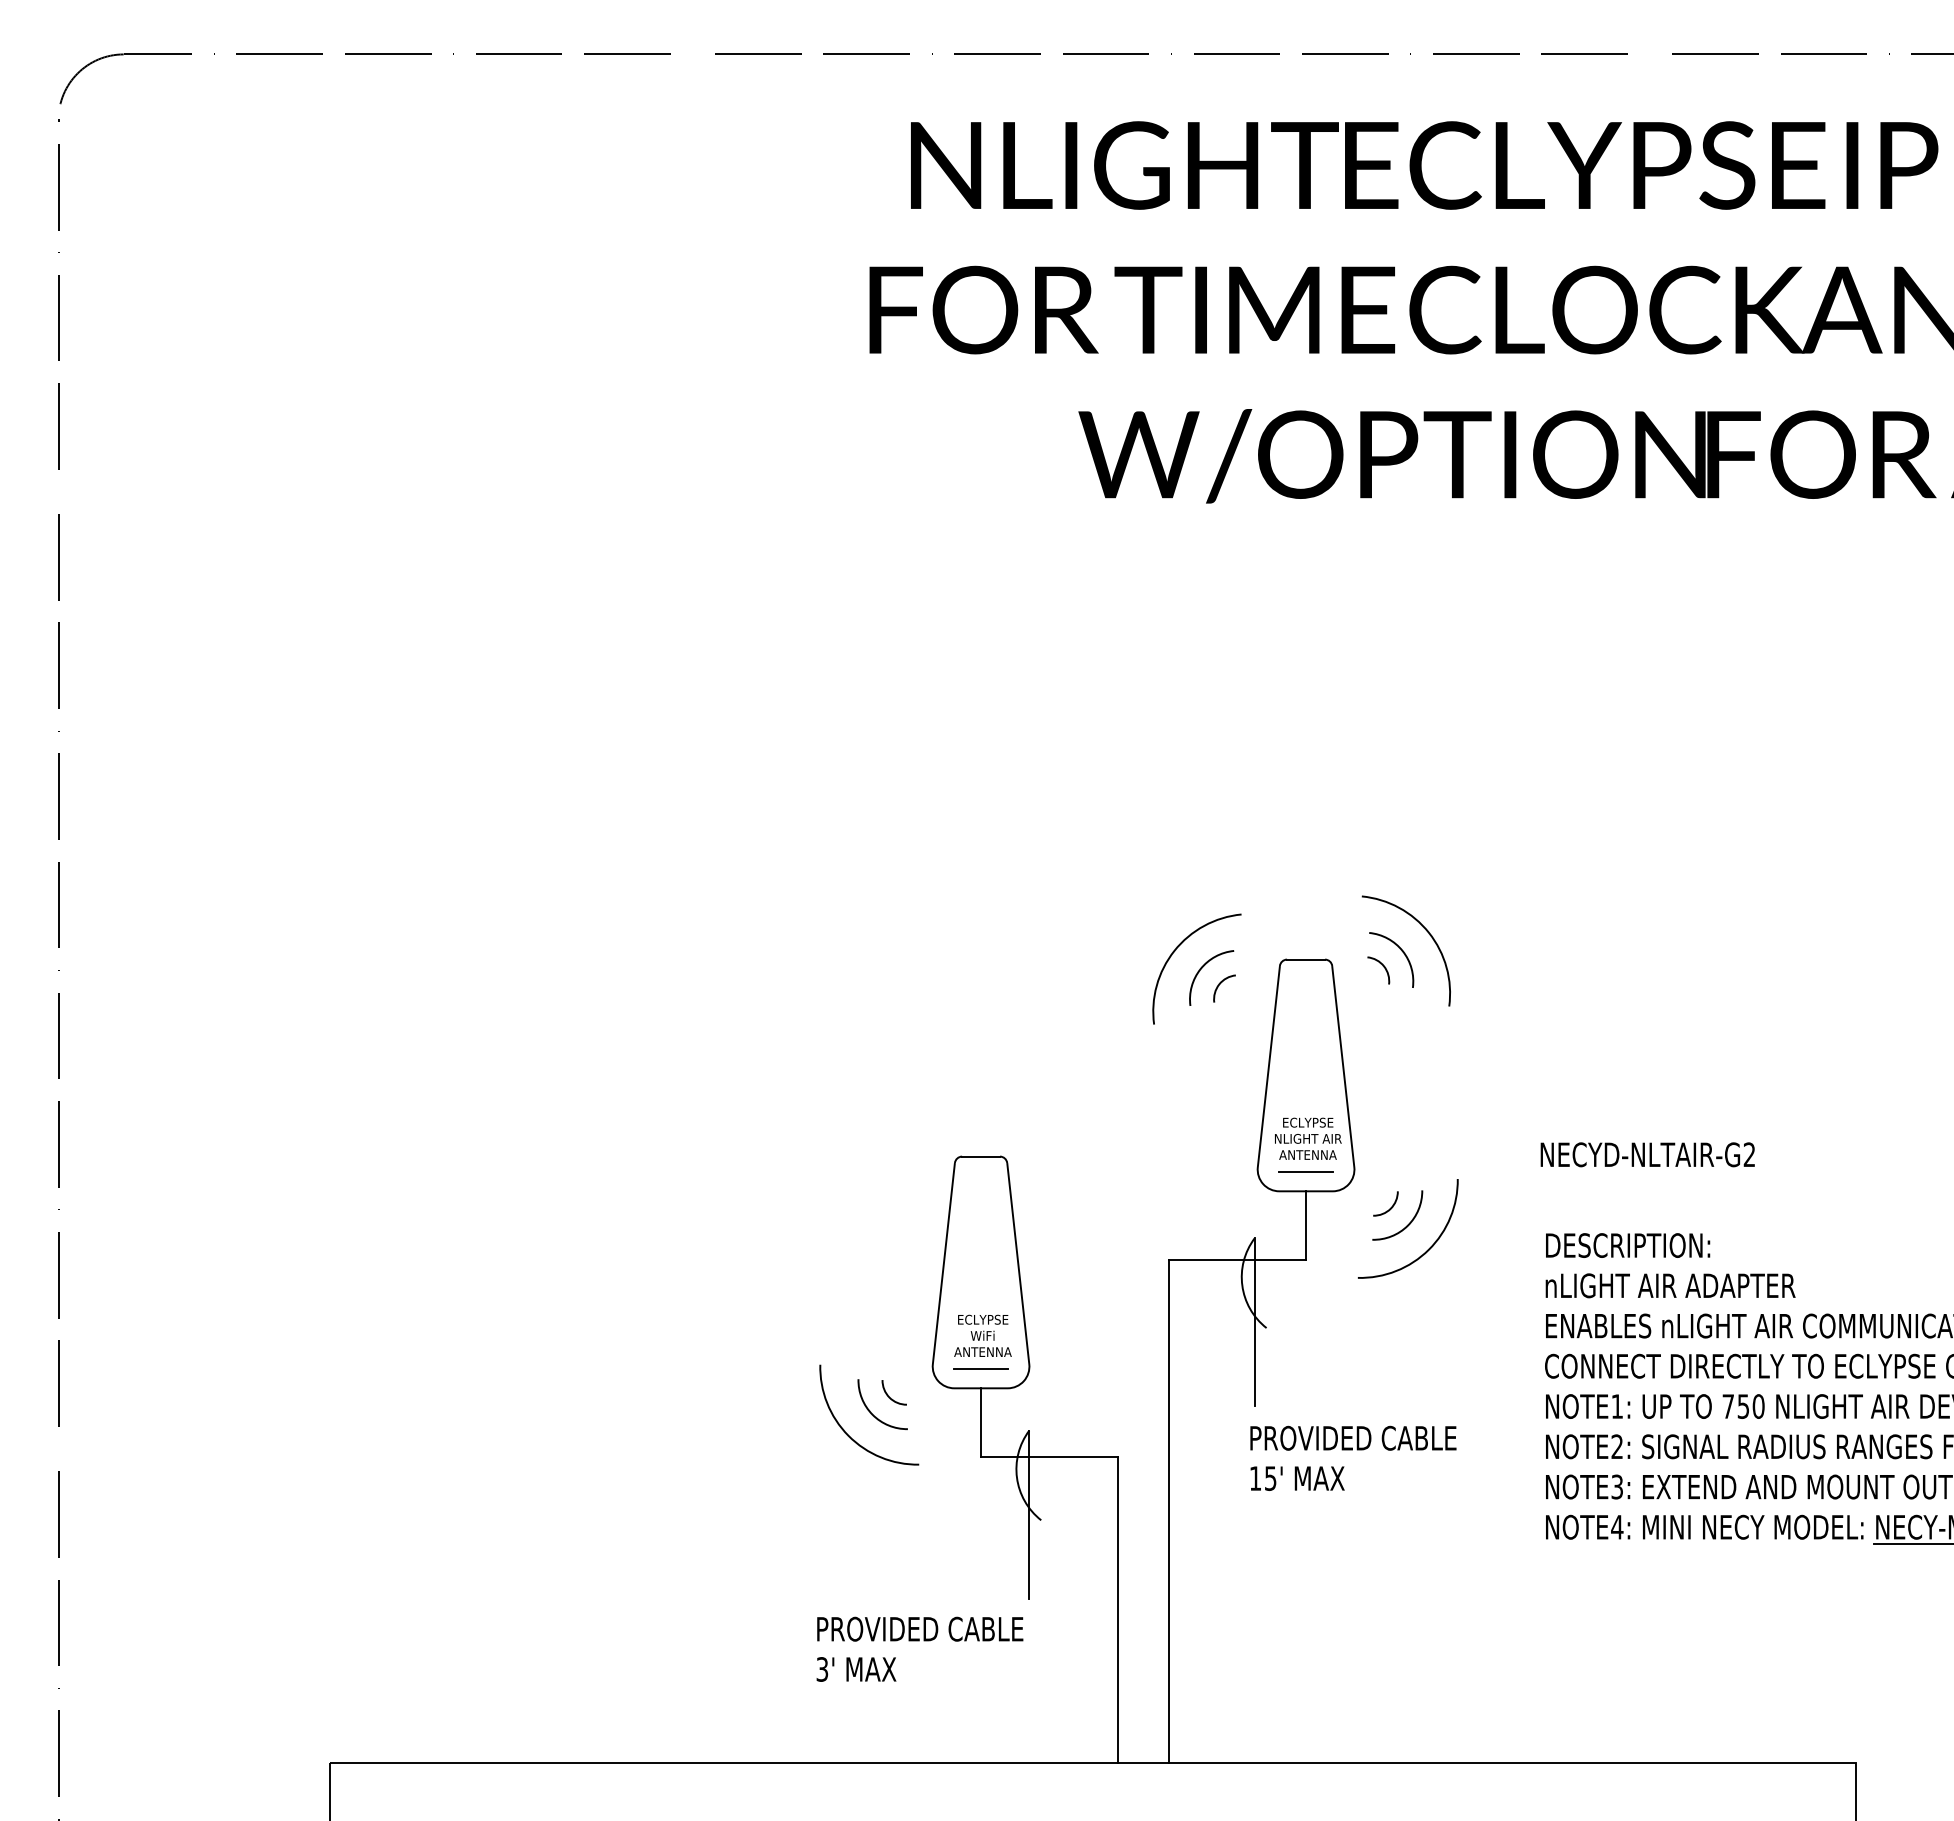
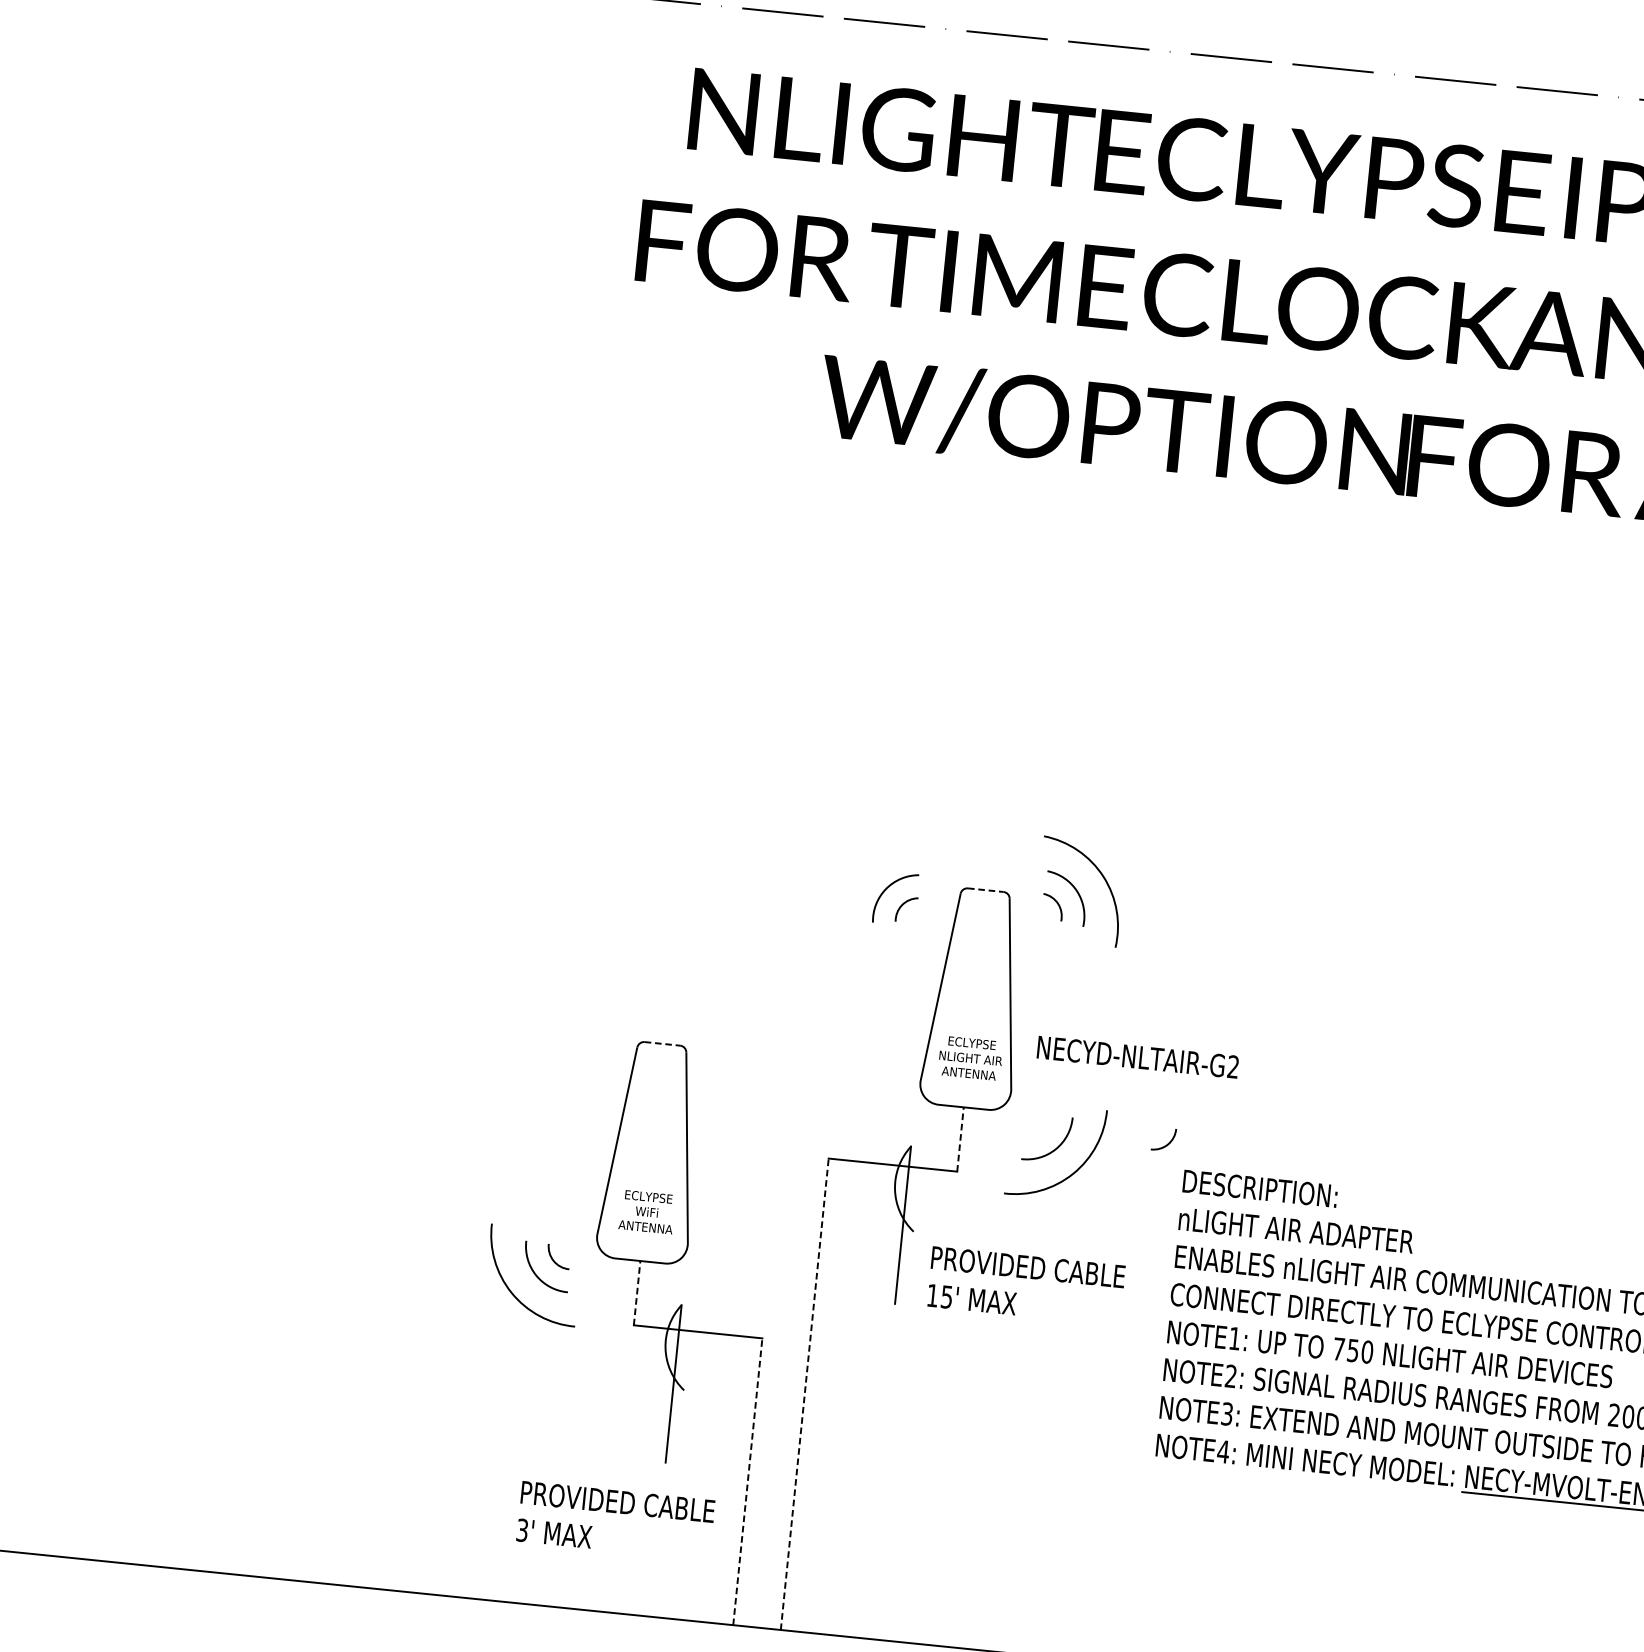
arc: (1175, 951) -> (864, 870), removed
line: (1306, 959) -> (986, 890), solid -> dashed
text: (1647, 1154) -> (1137, 1057), moved
line: (981, 1156) -> (662, 1043), solid -> dashed
line: (1306, 1172) -> (965, 1089), removed
arc: (1390, 1207) -> (1167, 1143), moved
line: (1306, 1225) -> (960, 1139), solid -> dashed
line: (980, 1369) -> (641, 1243), removed
line: (981, 1422) -> (637, 1293), solid -> dashed
text: (1353, 1457) -> (1026, 1285), moved
line: (1168, 1511) -> (804, 1394), solid -> dashed
line: (1118, 1609) -> (748, 1481), solid -> dashed
text: (919, 1648) -> (615, 1519), moved

